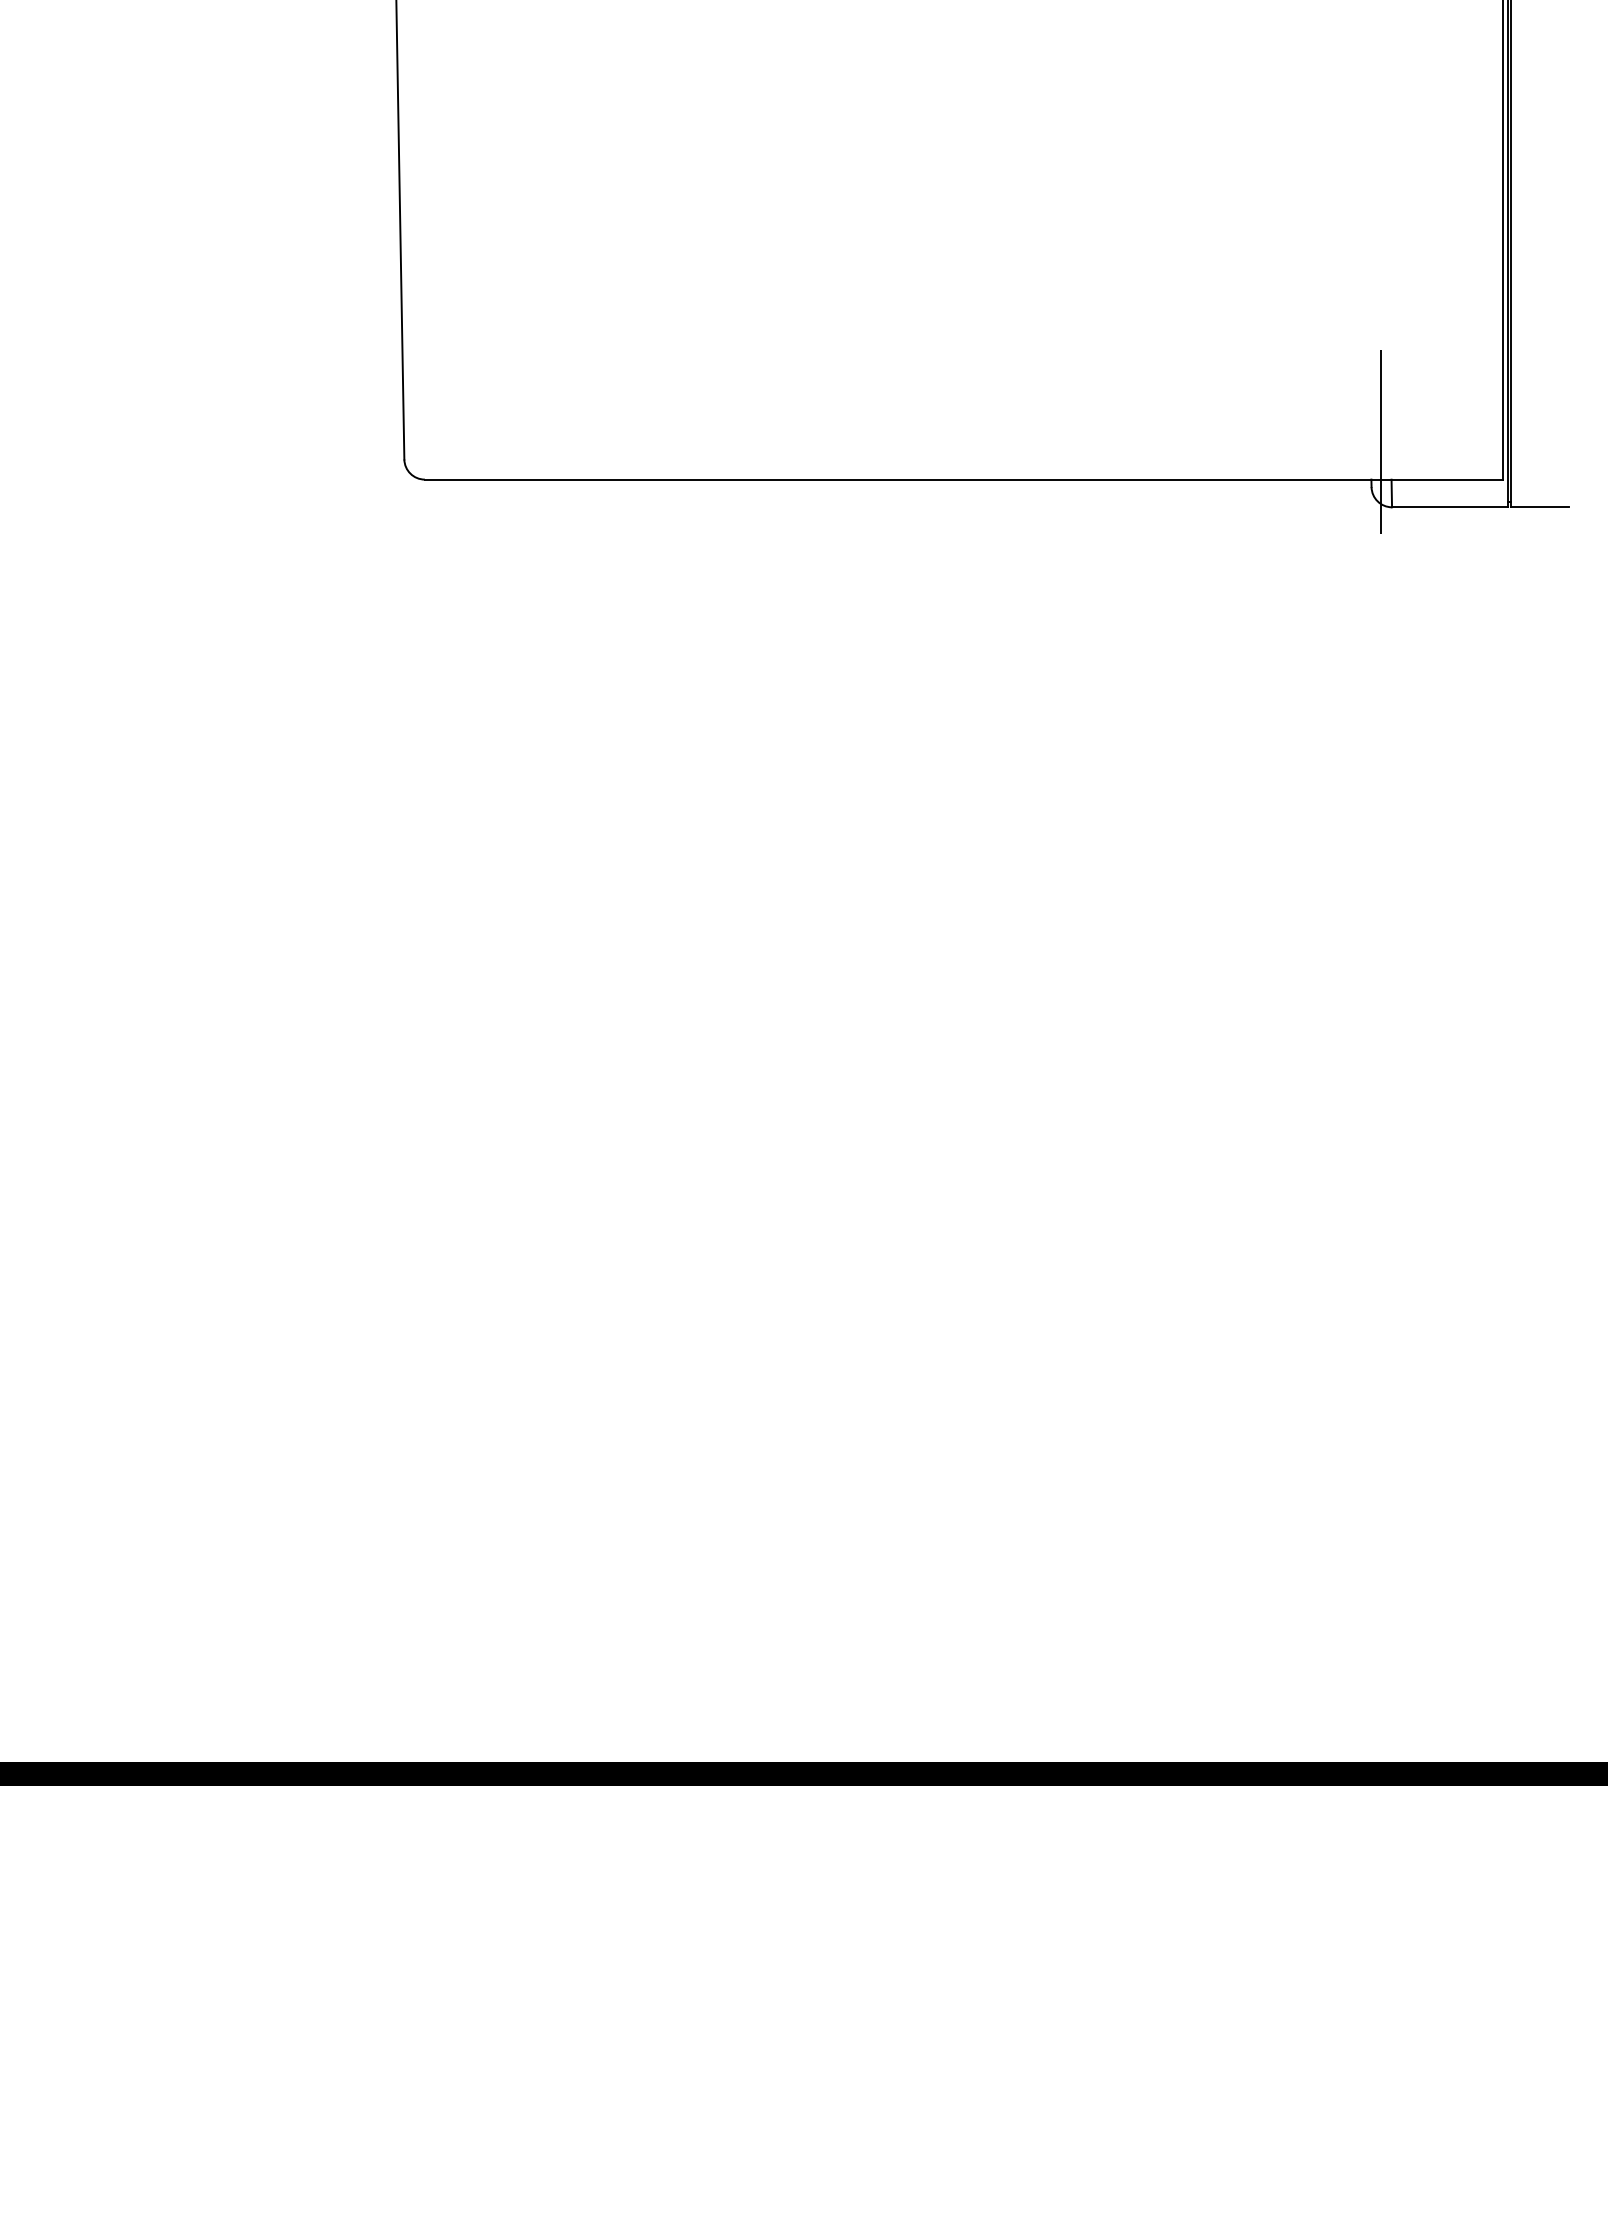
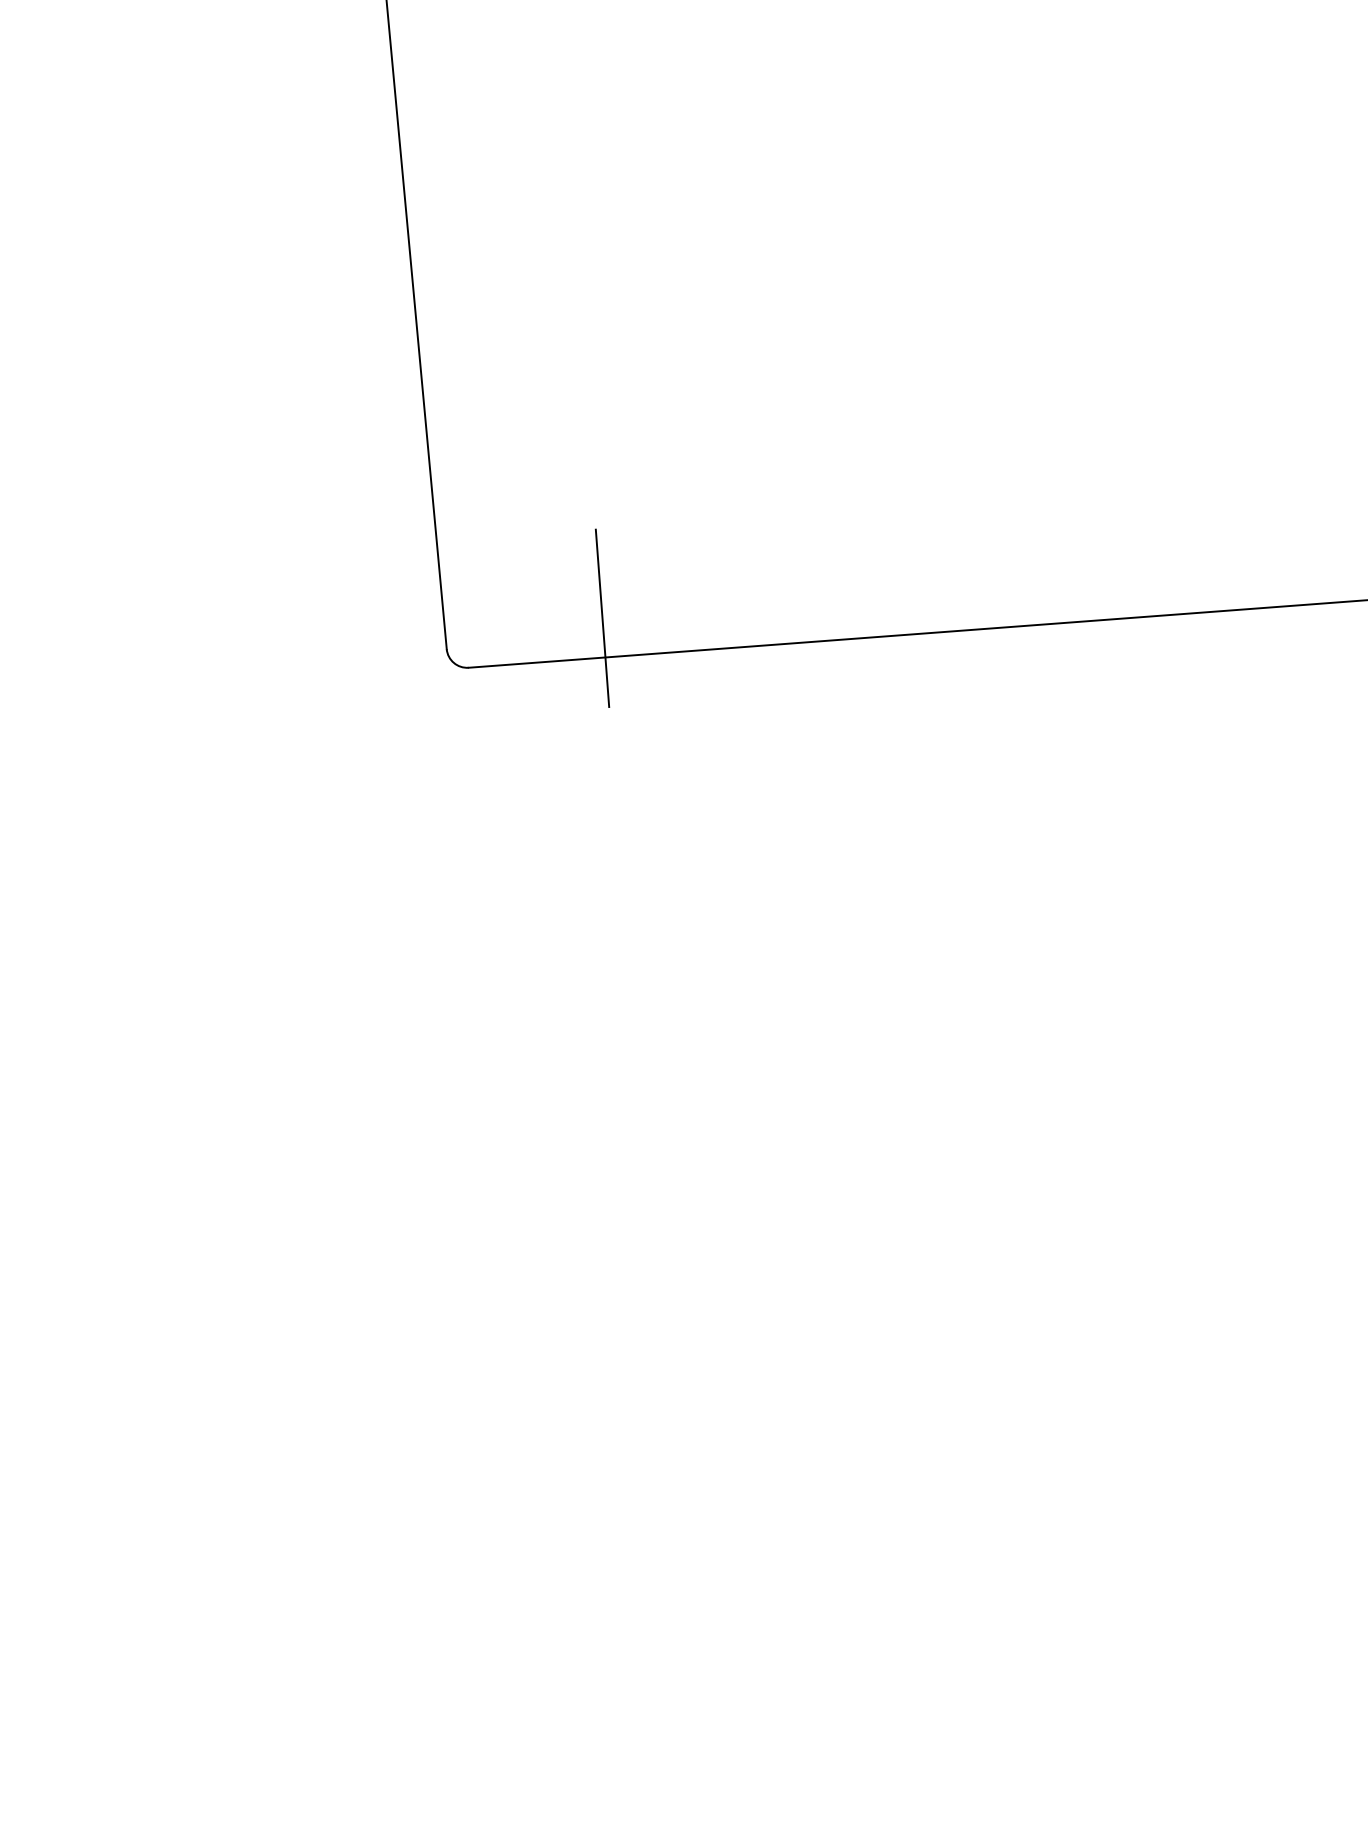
line: (561, 440) -> (602, 618), added

